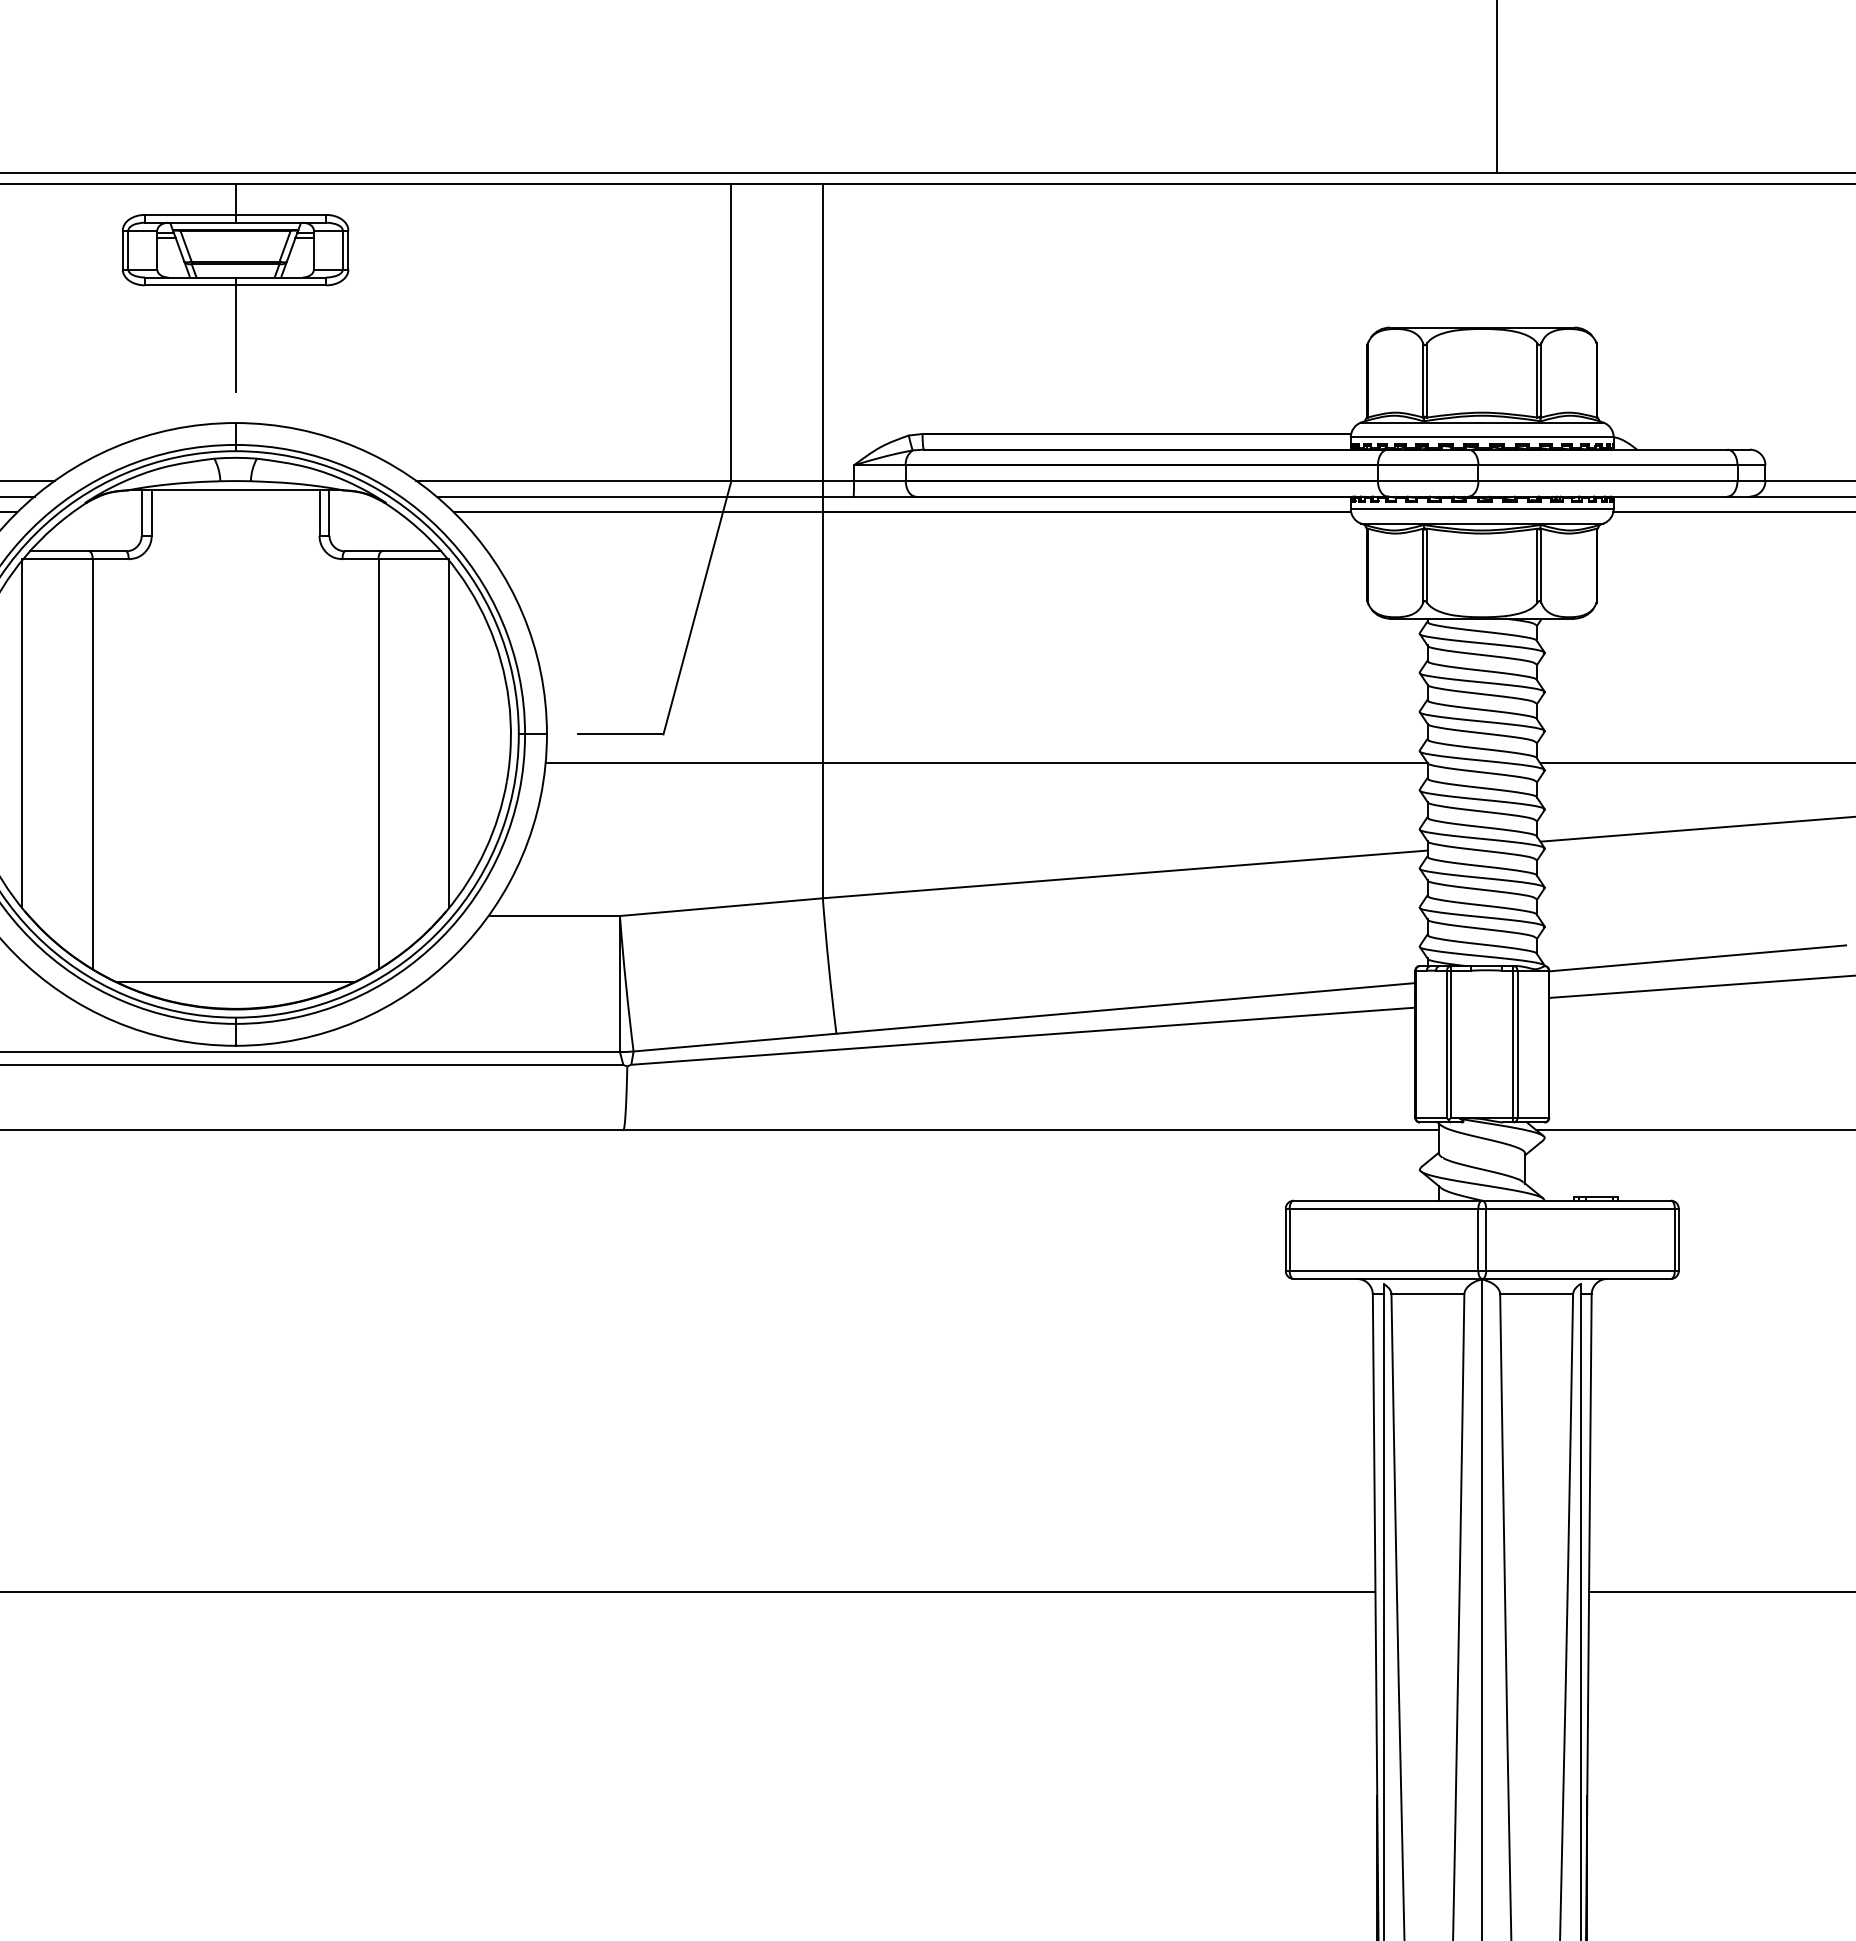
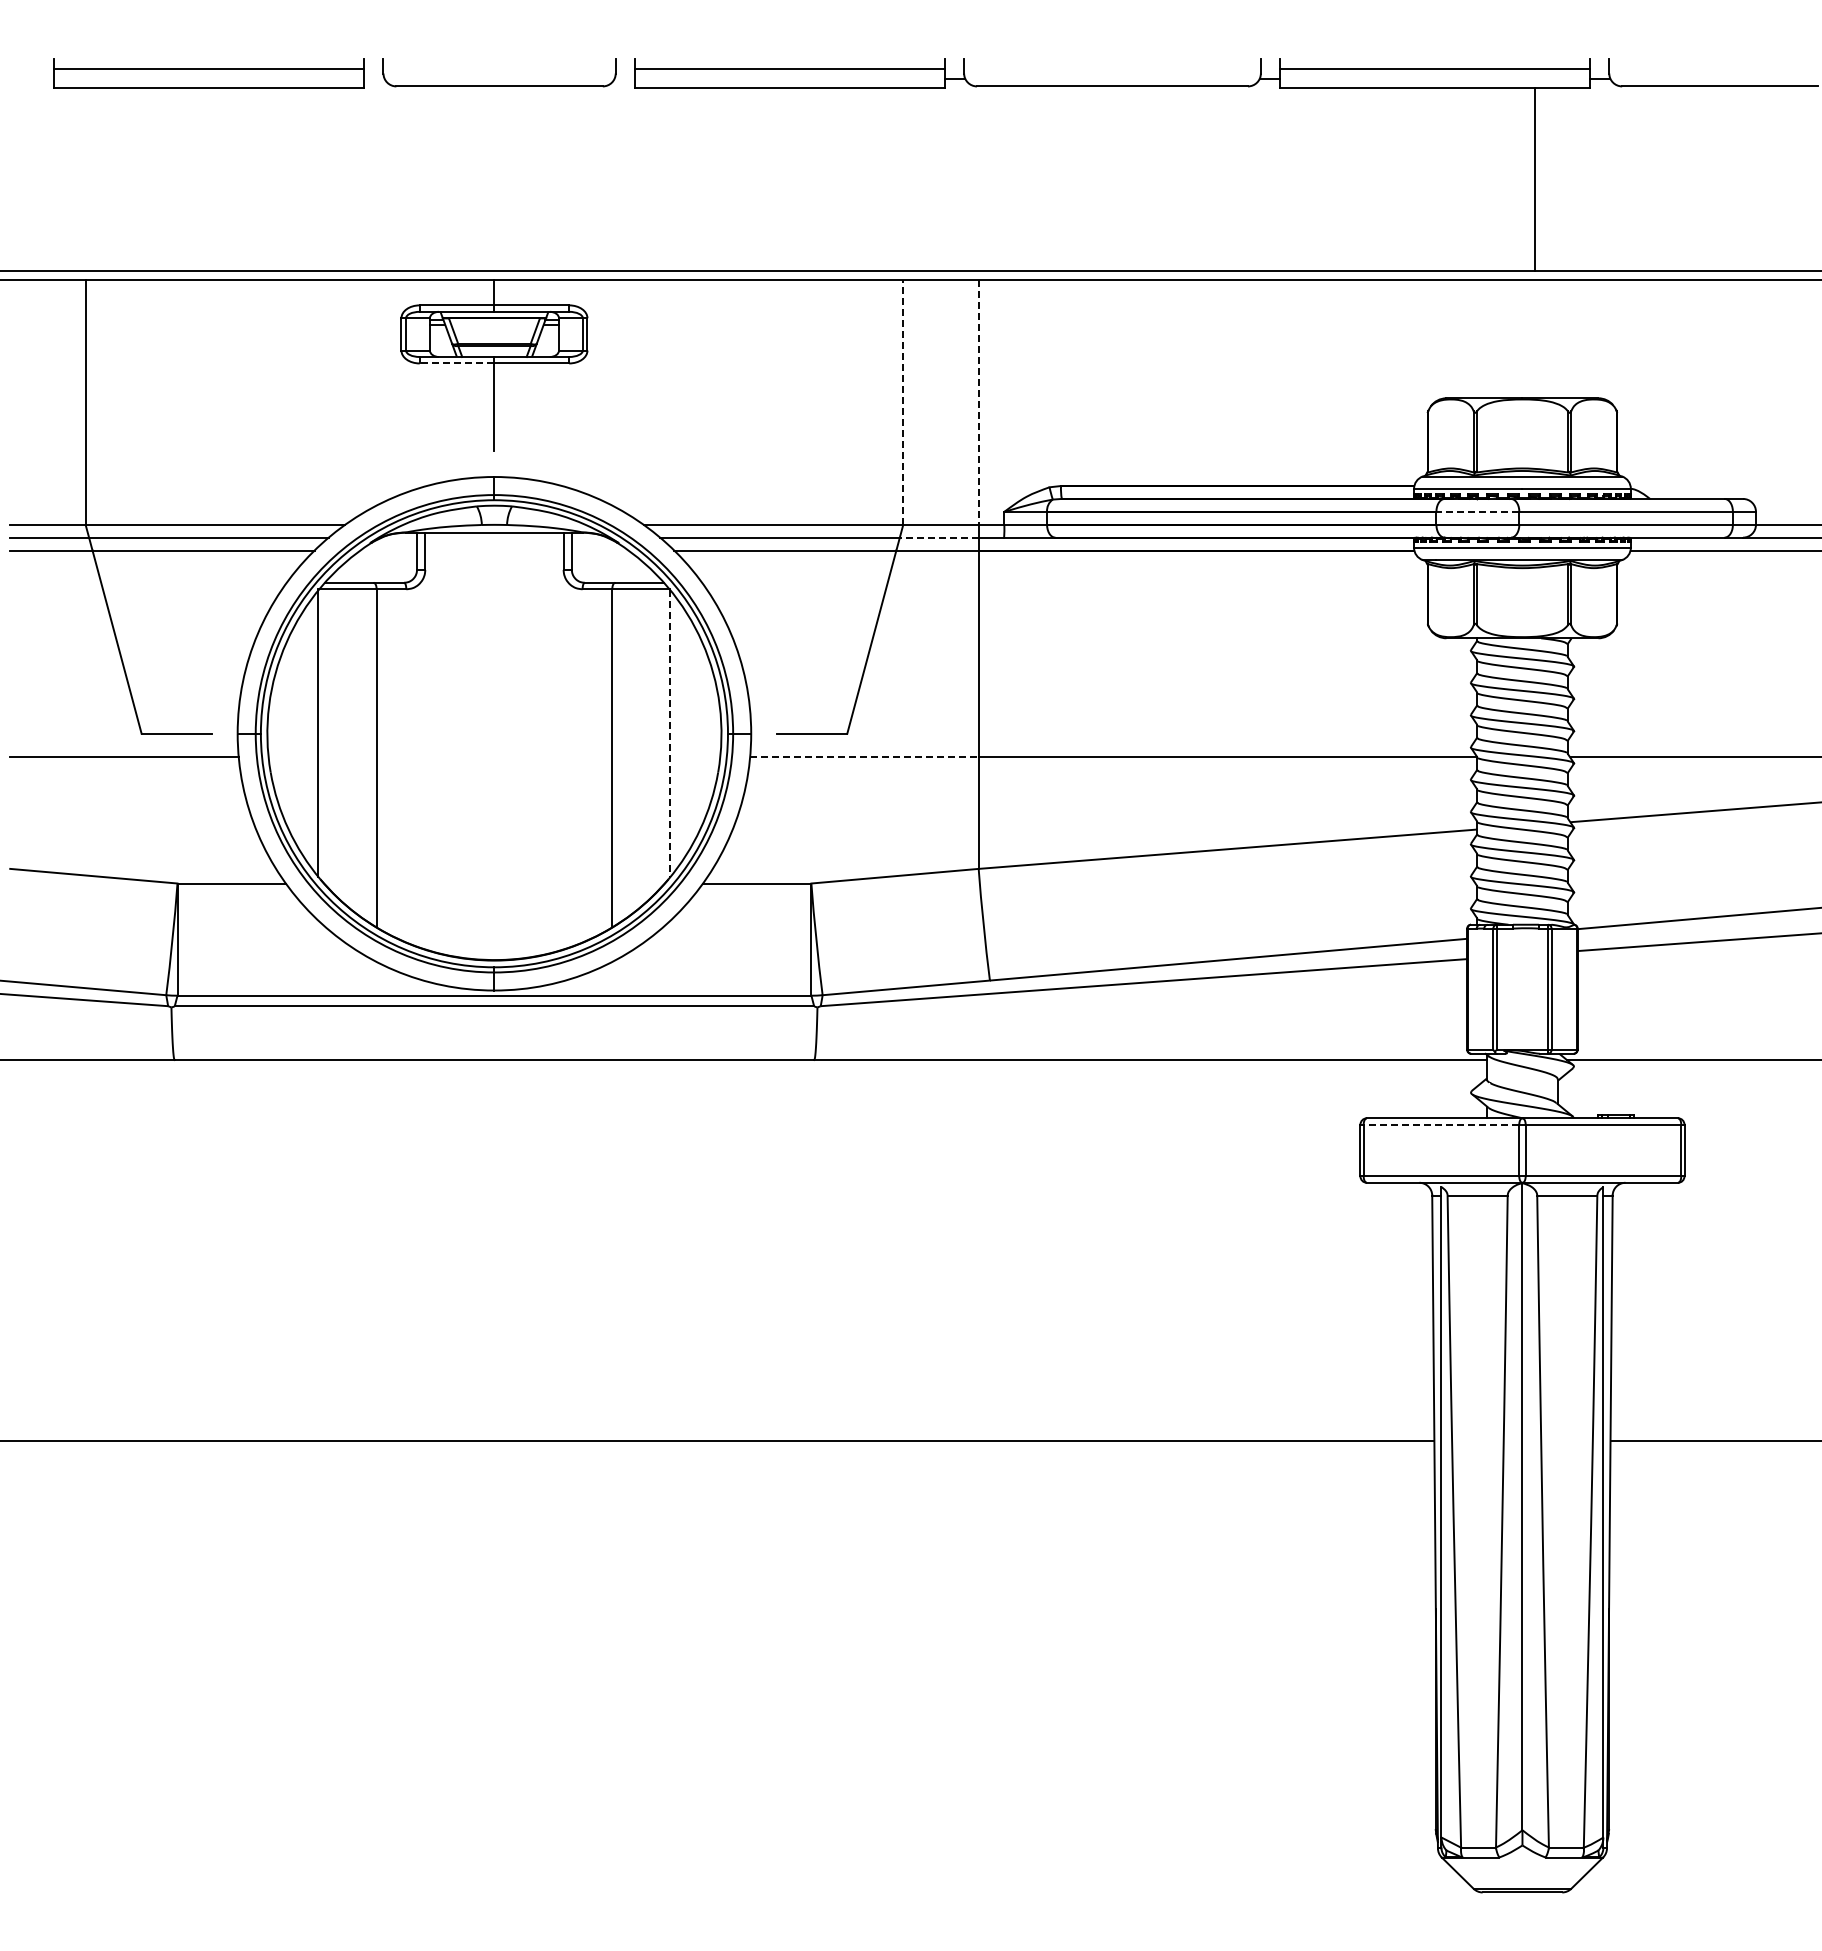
line: (189, 285) -> (456, 363), solid -> dashed
line: (731, 332) -> (903, 402), solid -> dashed
line: (822, 332) -> (978, 402), solid -> dashed
line: (1427, 464) -> (1477, 511), solid -> dashed
line: (774, 496) -> (938, 537), solid -> dashed
line: (449, 735) -> (670, 734), solid -> dashed
line: (684, 763) -> (864, 757), solid -> dashed
line: (235, 981) -> (494, 937), removed
line: (1384, 1208) -> (1441, 1124), solid -> dashed

